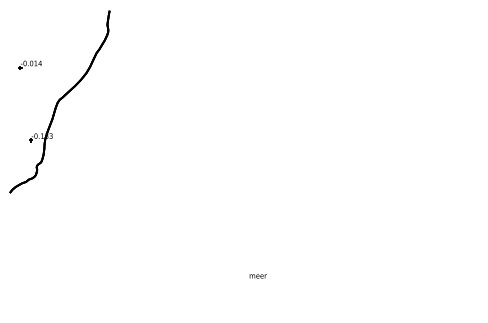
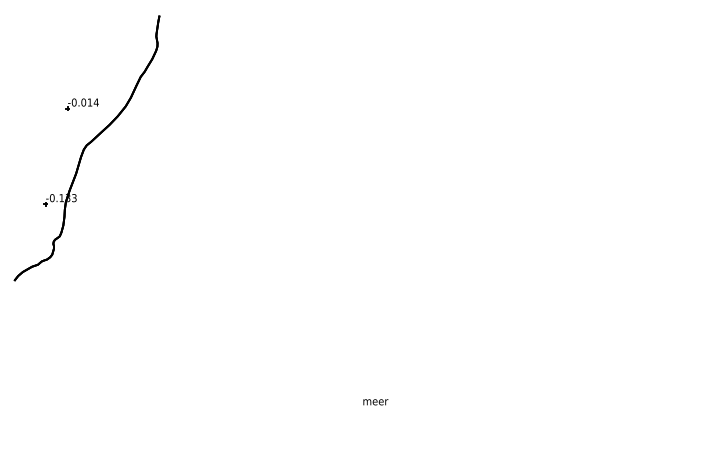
part: (29, 64) -> (80, 104), moved

